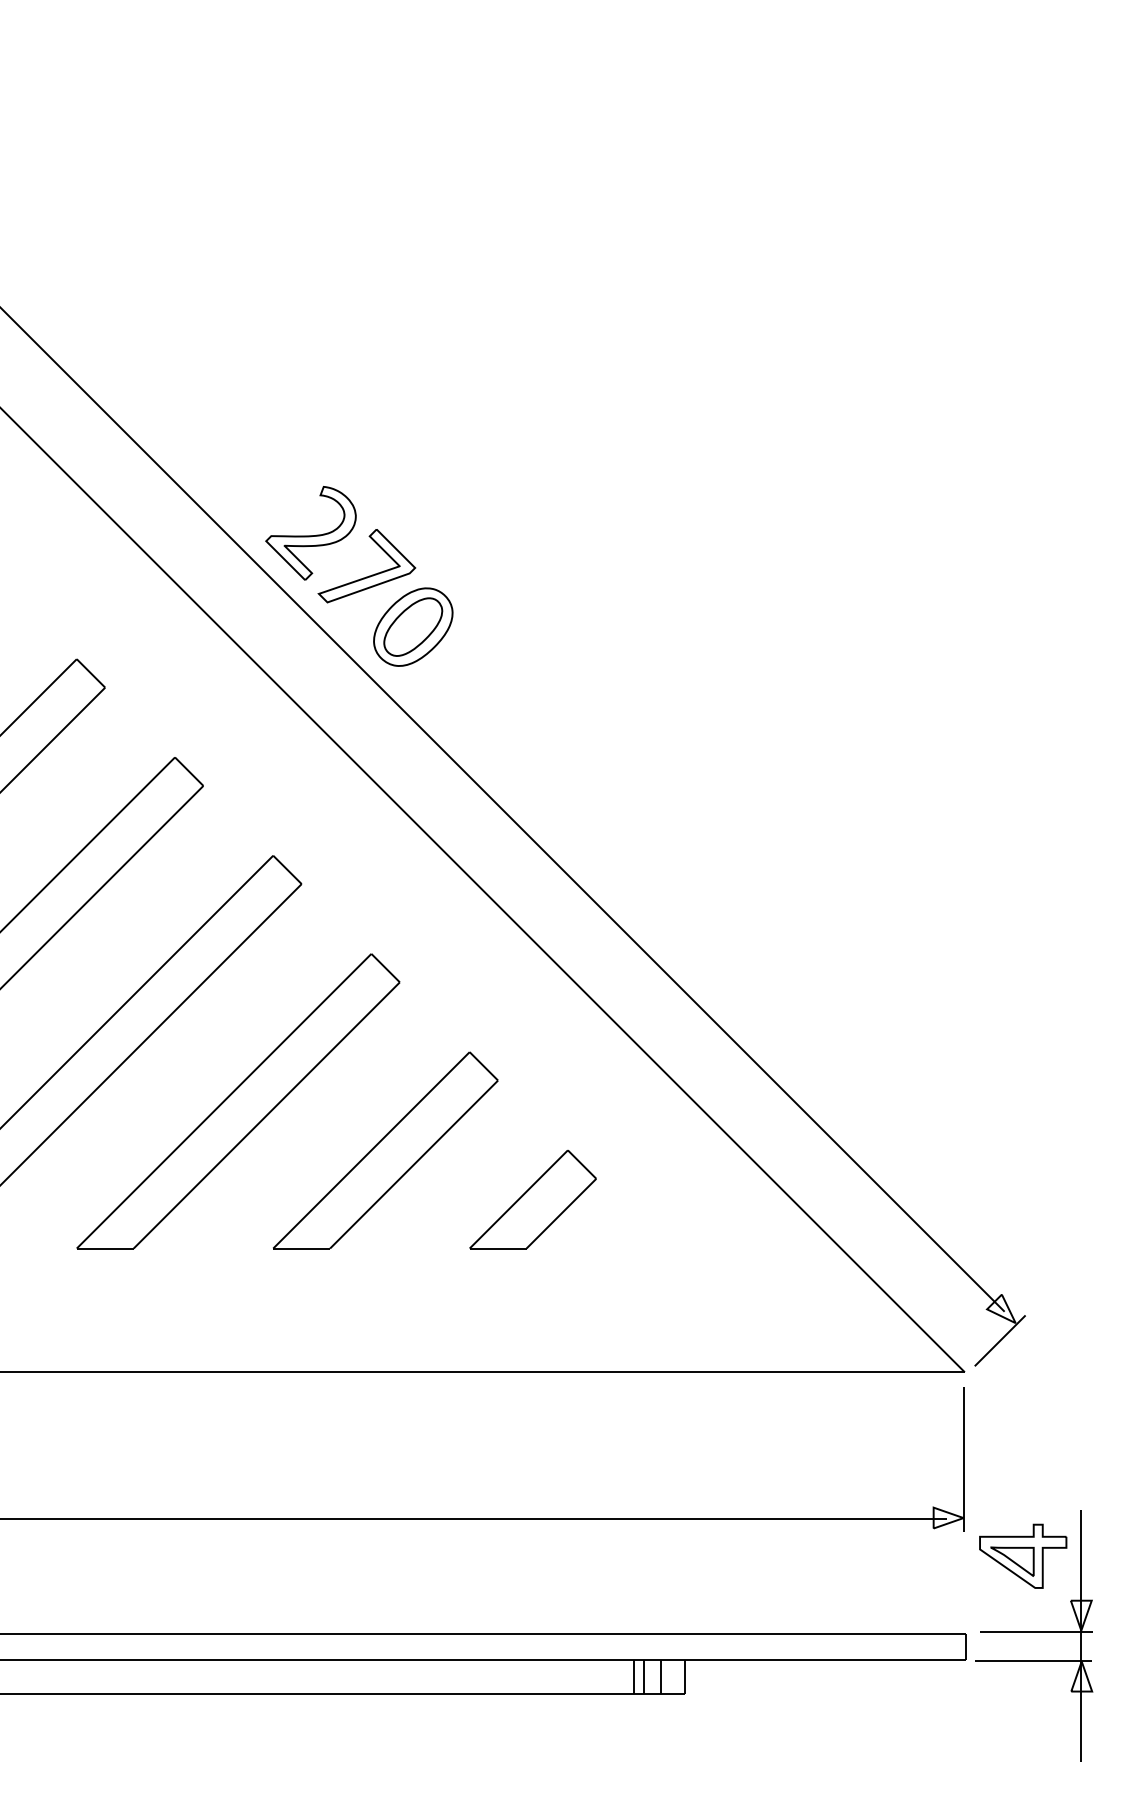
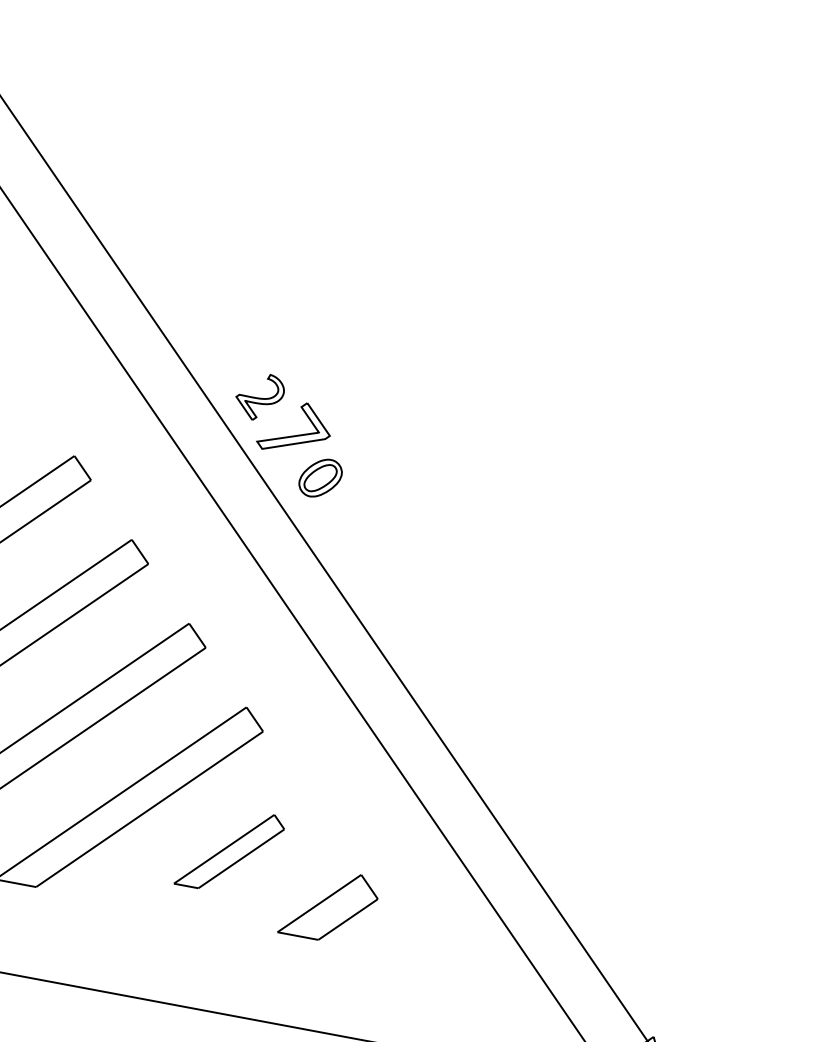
part: (310, 533) -> (259, 397), size x0.7
part: (413, 626) -> (320, 477), size x0.7
part: (385, 1150) -> (230, 850), size x0.6

